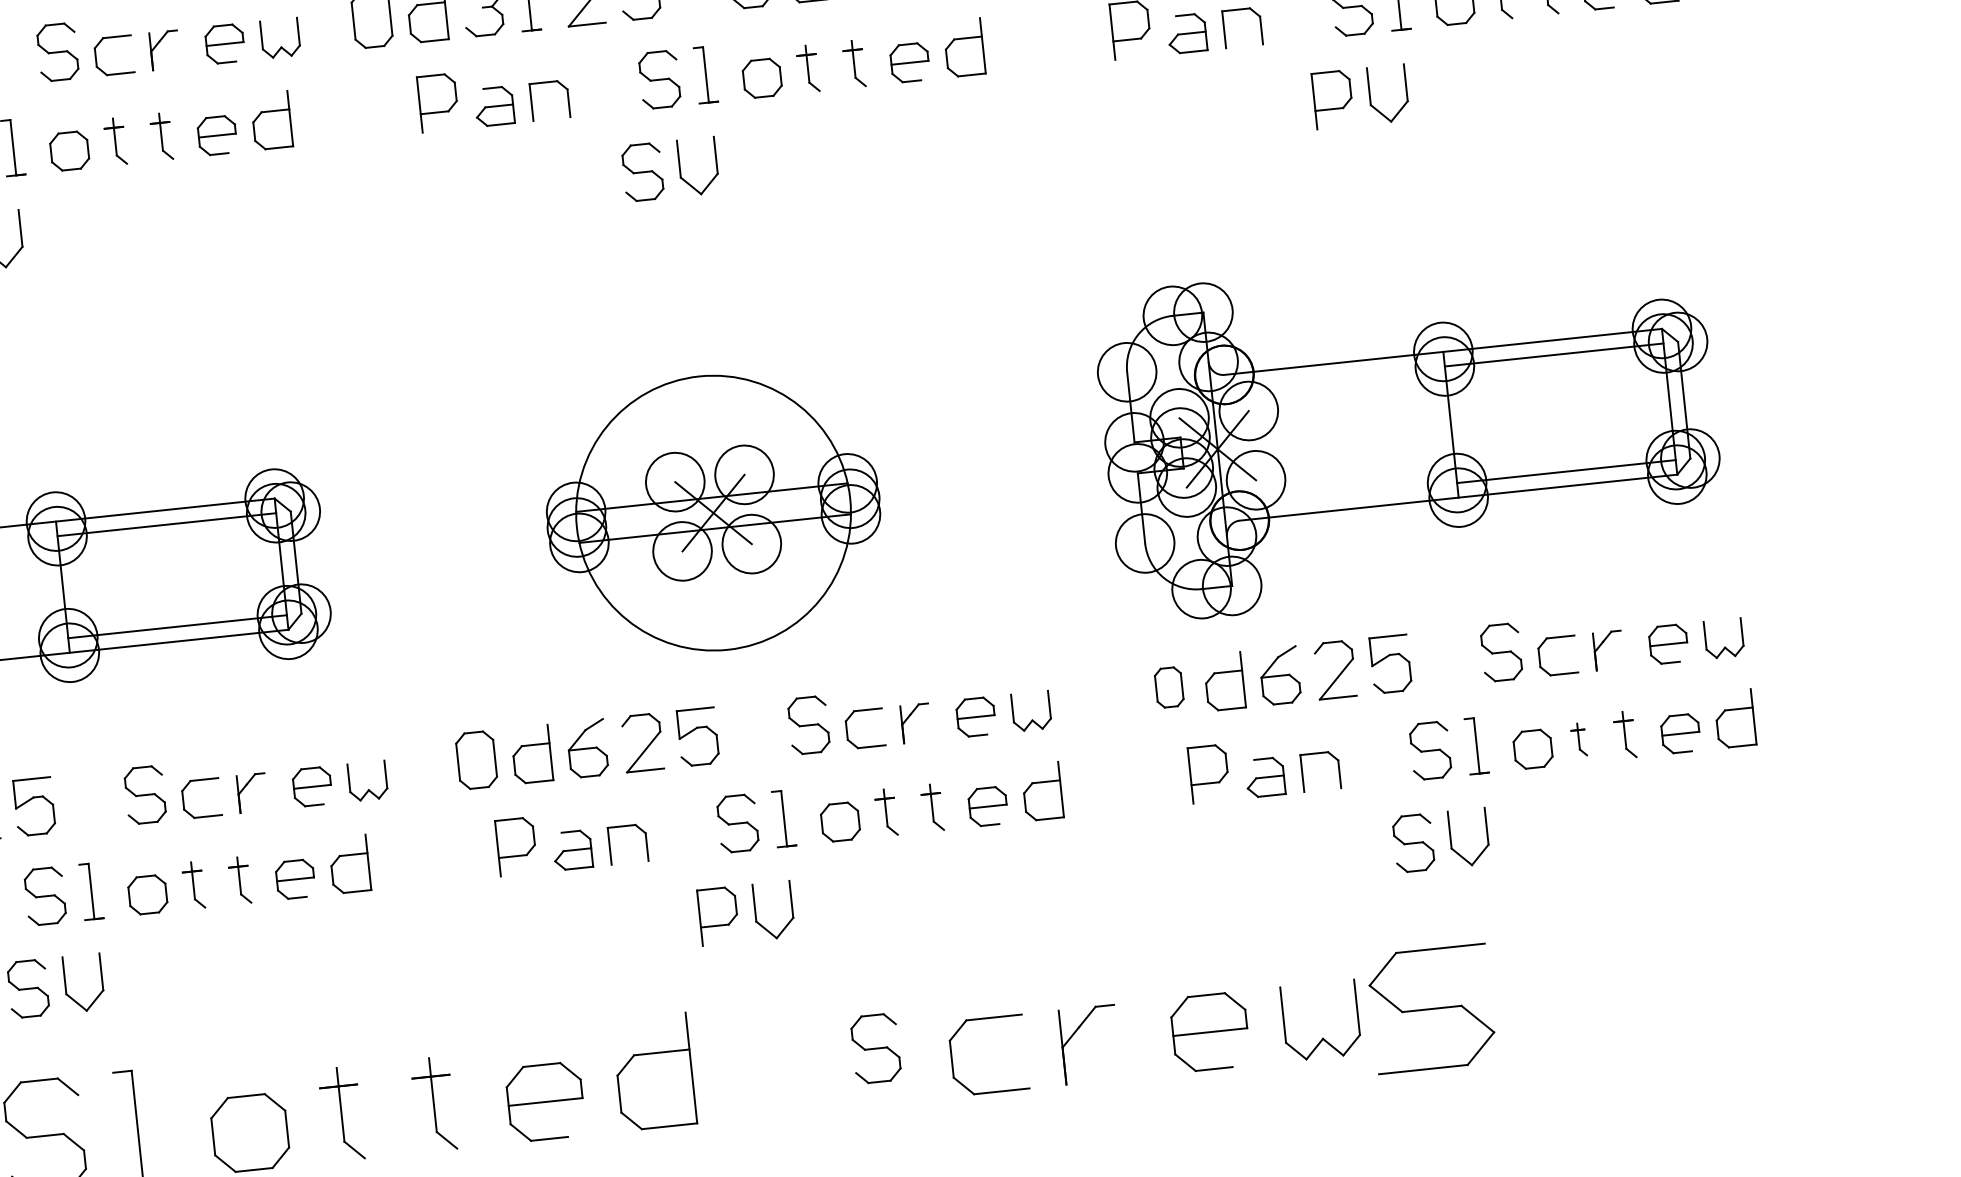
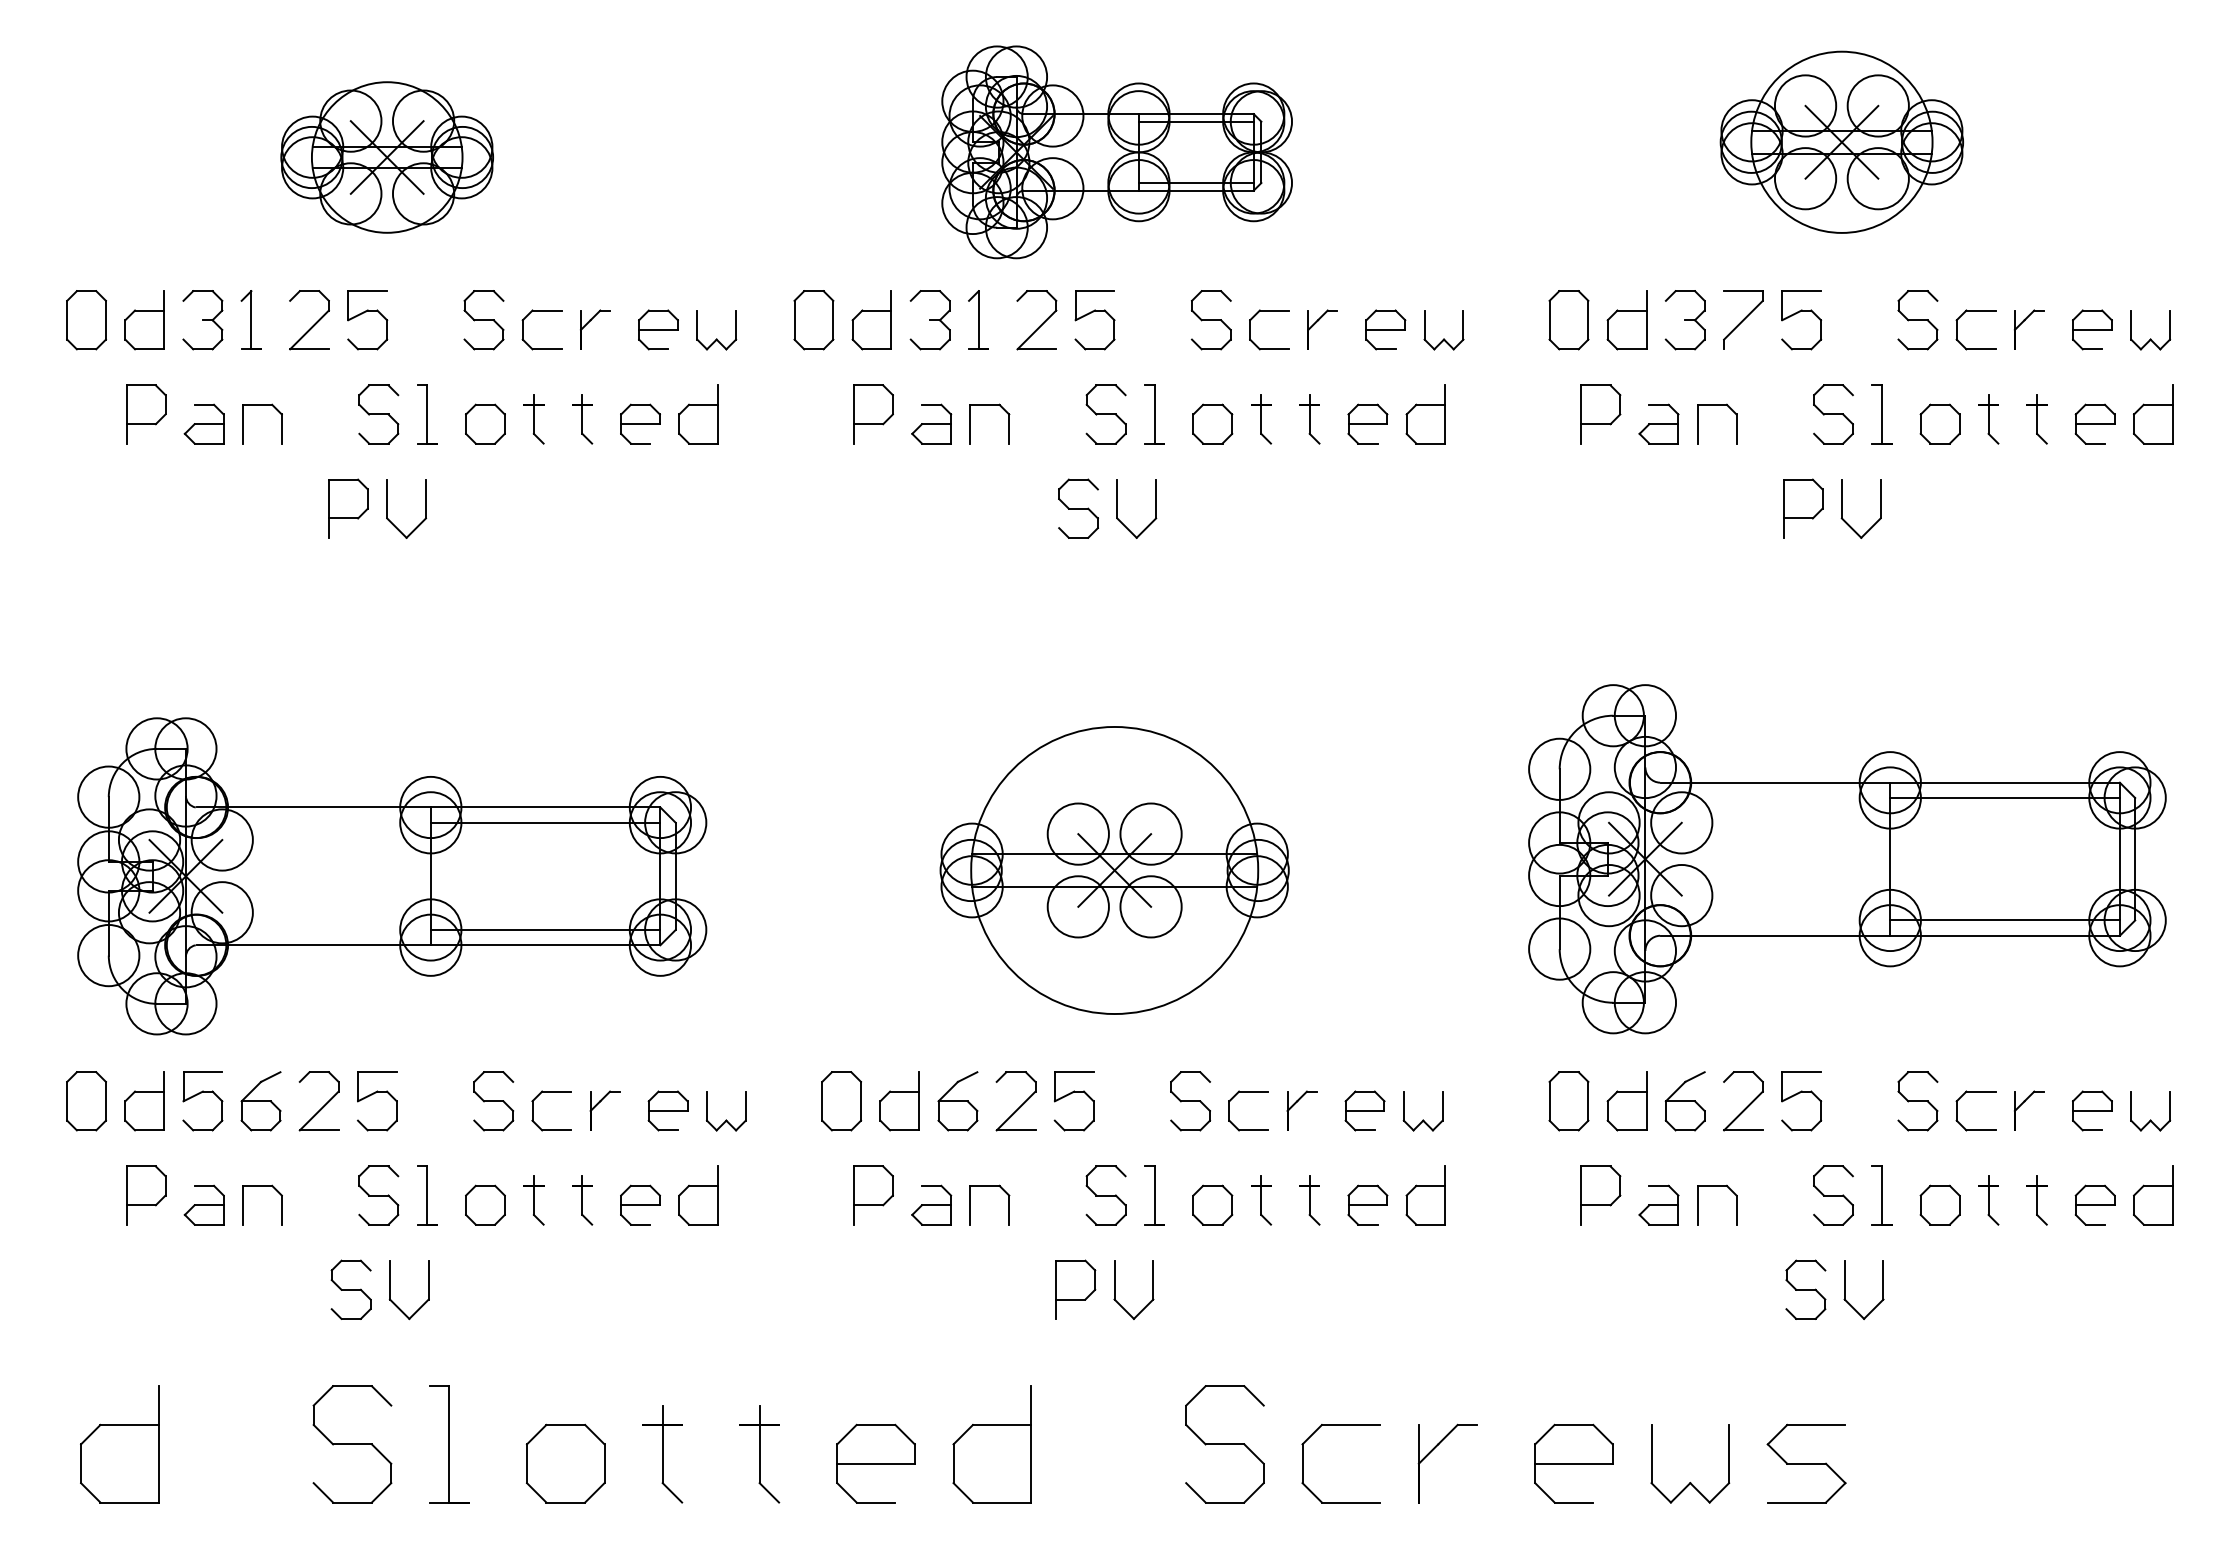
part: (1168, 687) -> (1568, 1101), size x1.43
part: (1578, 739) -> (1988, 1200), size x1.43
part: (1431, 1008) -> (1806, 1463), size x0.62
part: (875, 1048) -> (1224, 1444), size x1.67

